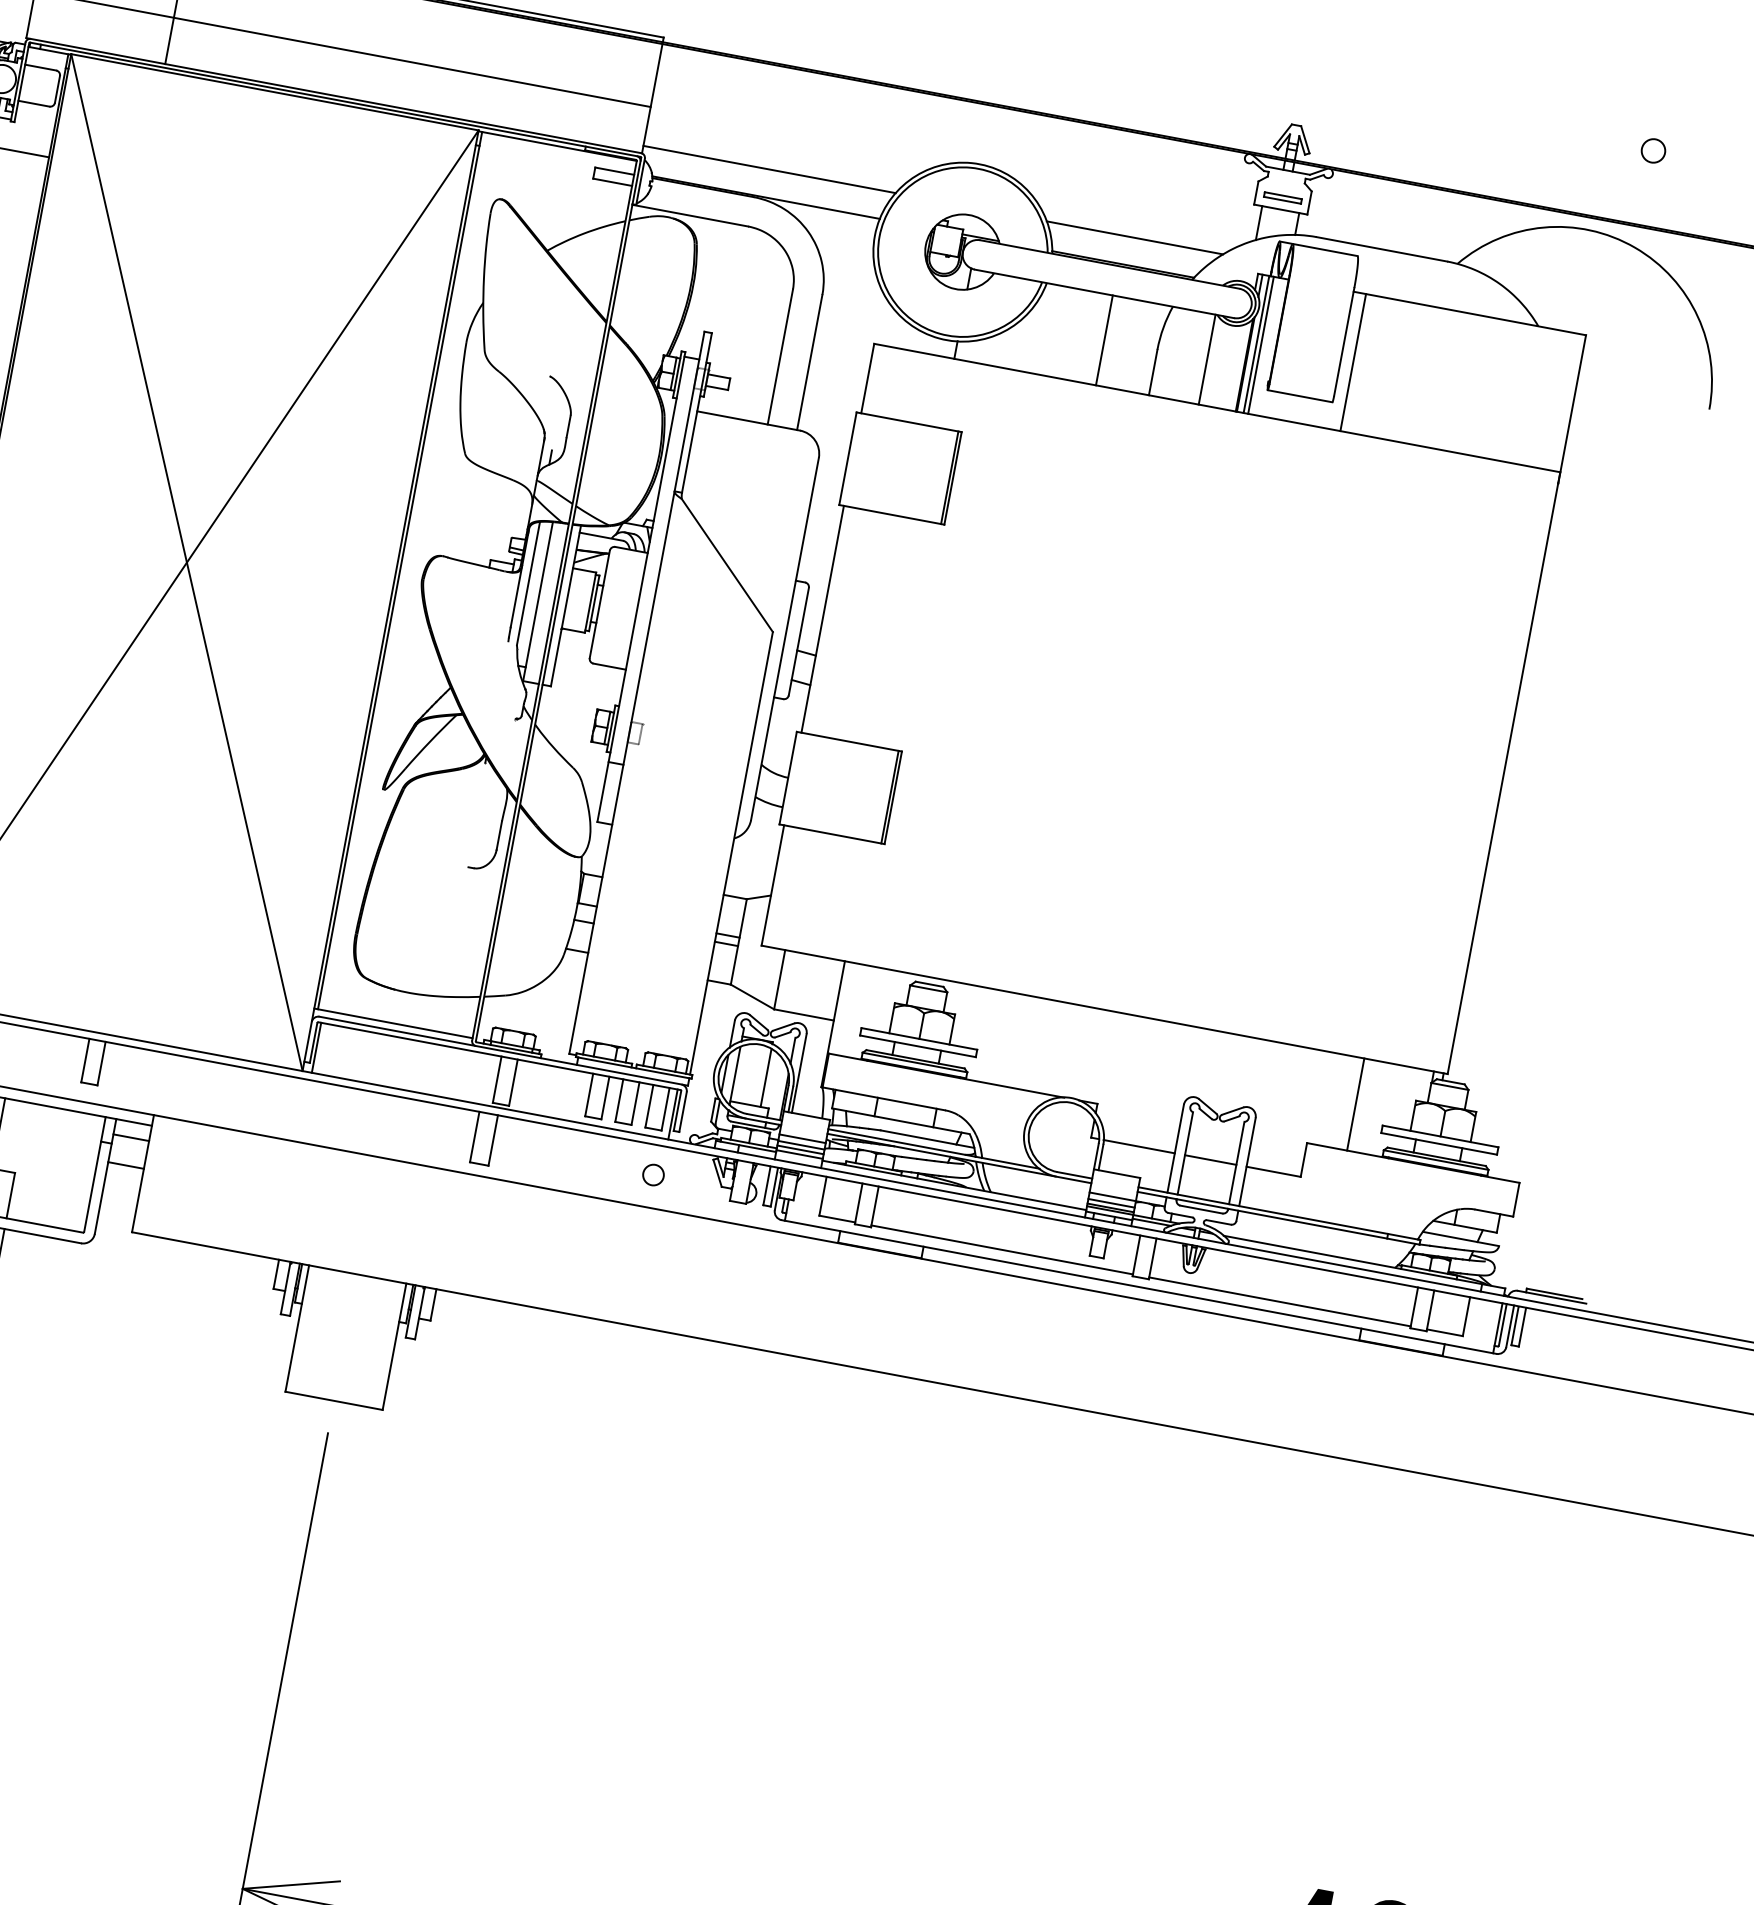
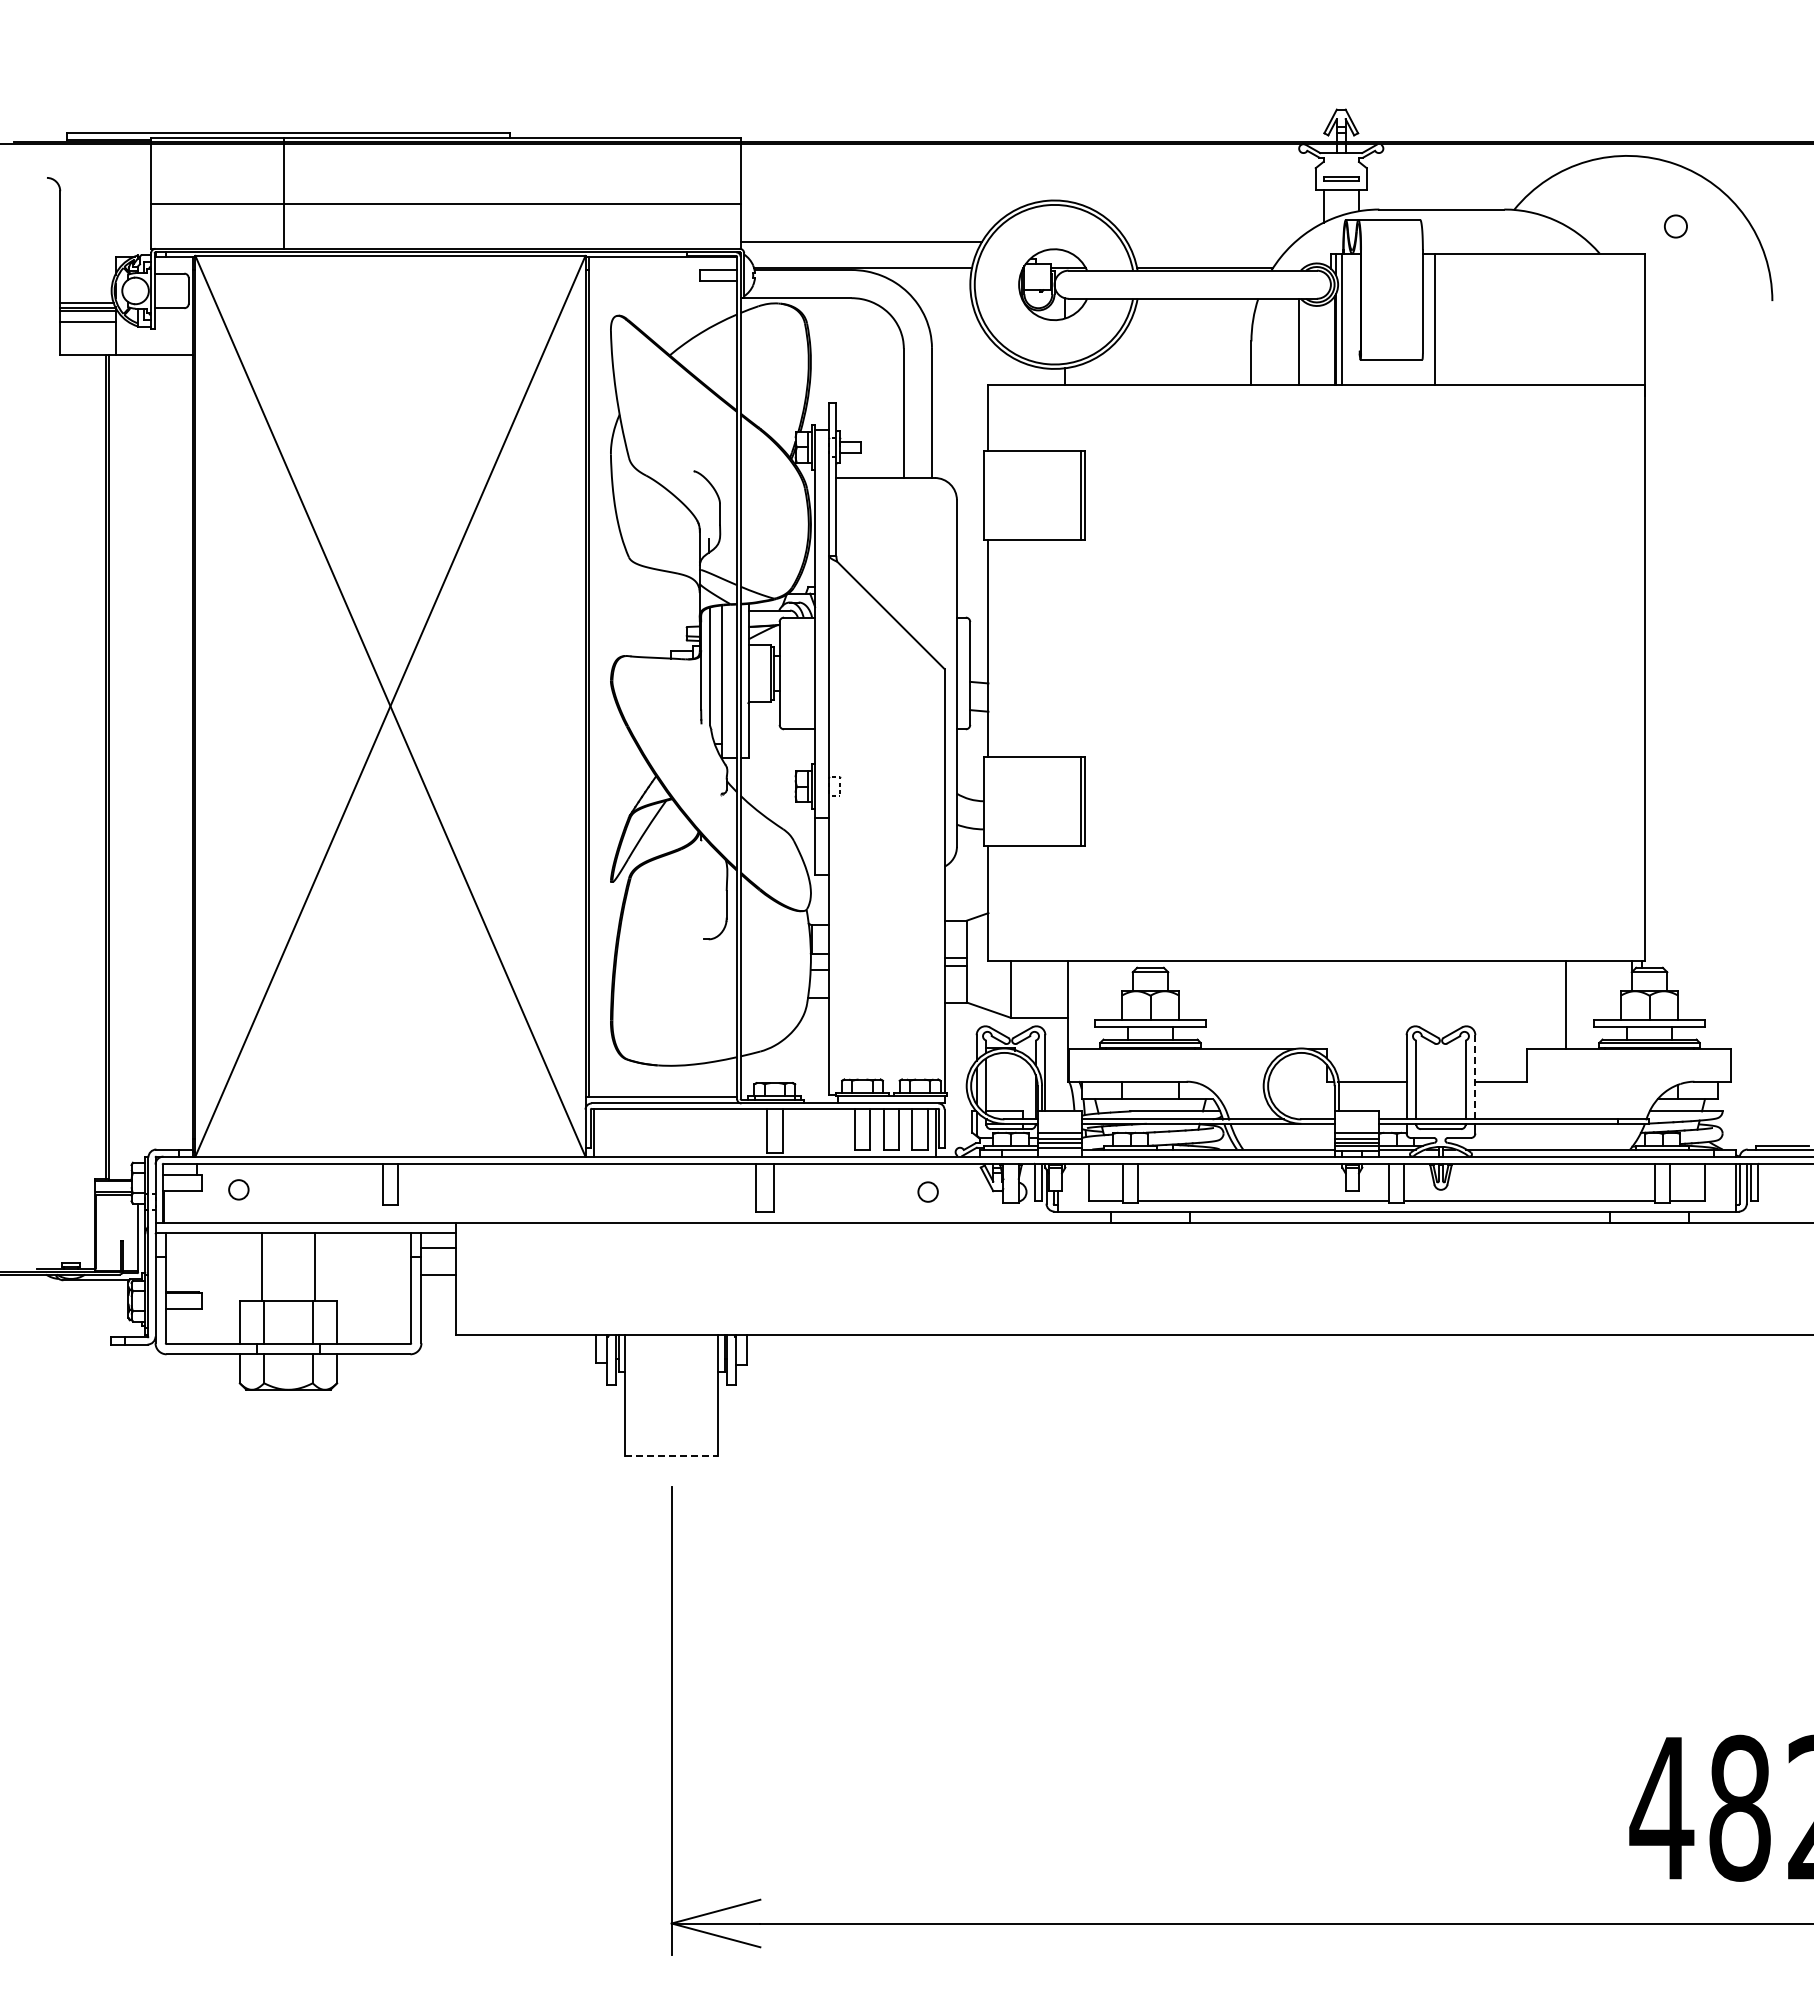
circle: (1653, 150) -> (1675, 226), moved
line: (1134, 237) -> (1210, 241), removed
line: (1104, 339) -> (1200, 341), removed
line: (1261, 344) -> (1346, 318), removed
line: (766, 1077) -> (1015, 1082), removed
line: (1210, 1159) -> (1440, 1081), removed
line: (1247, 1161) -> (1475, 1076), solid -> dashed
line: (333, 1401) -> (671, 1456), solid -> dashed

